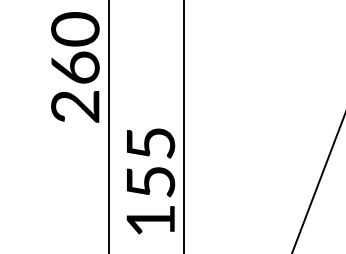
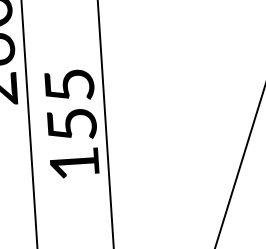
text: (150, 181) -> (71, 124), moved

